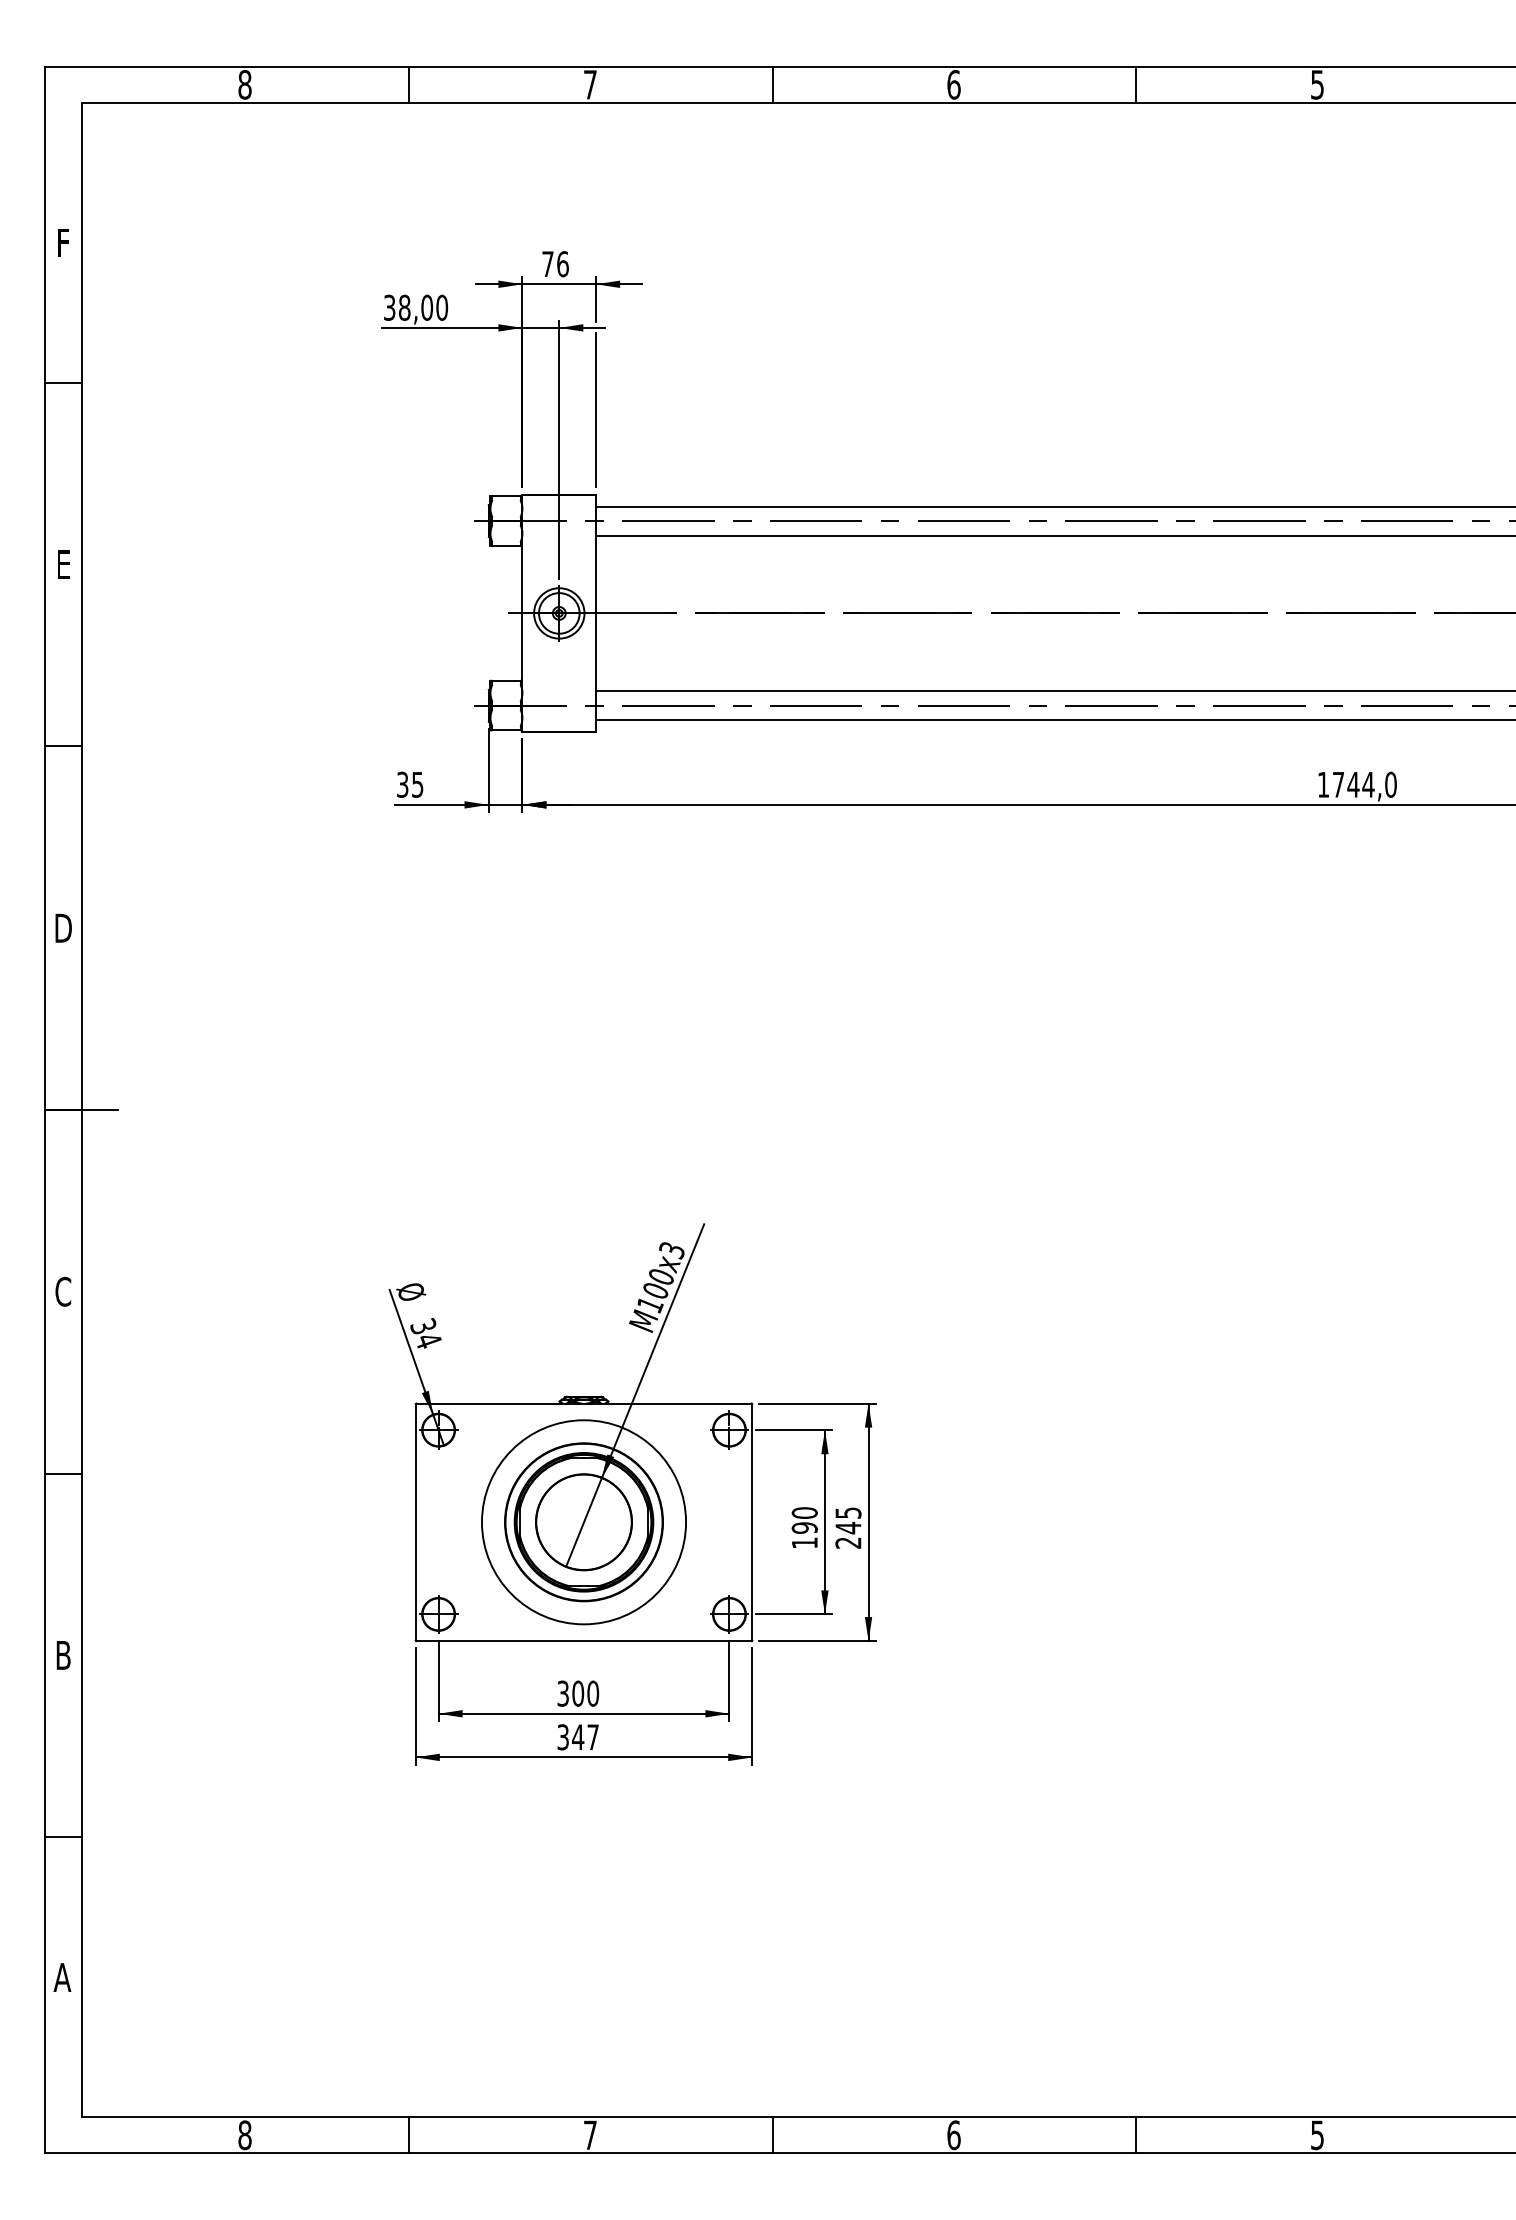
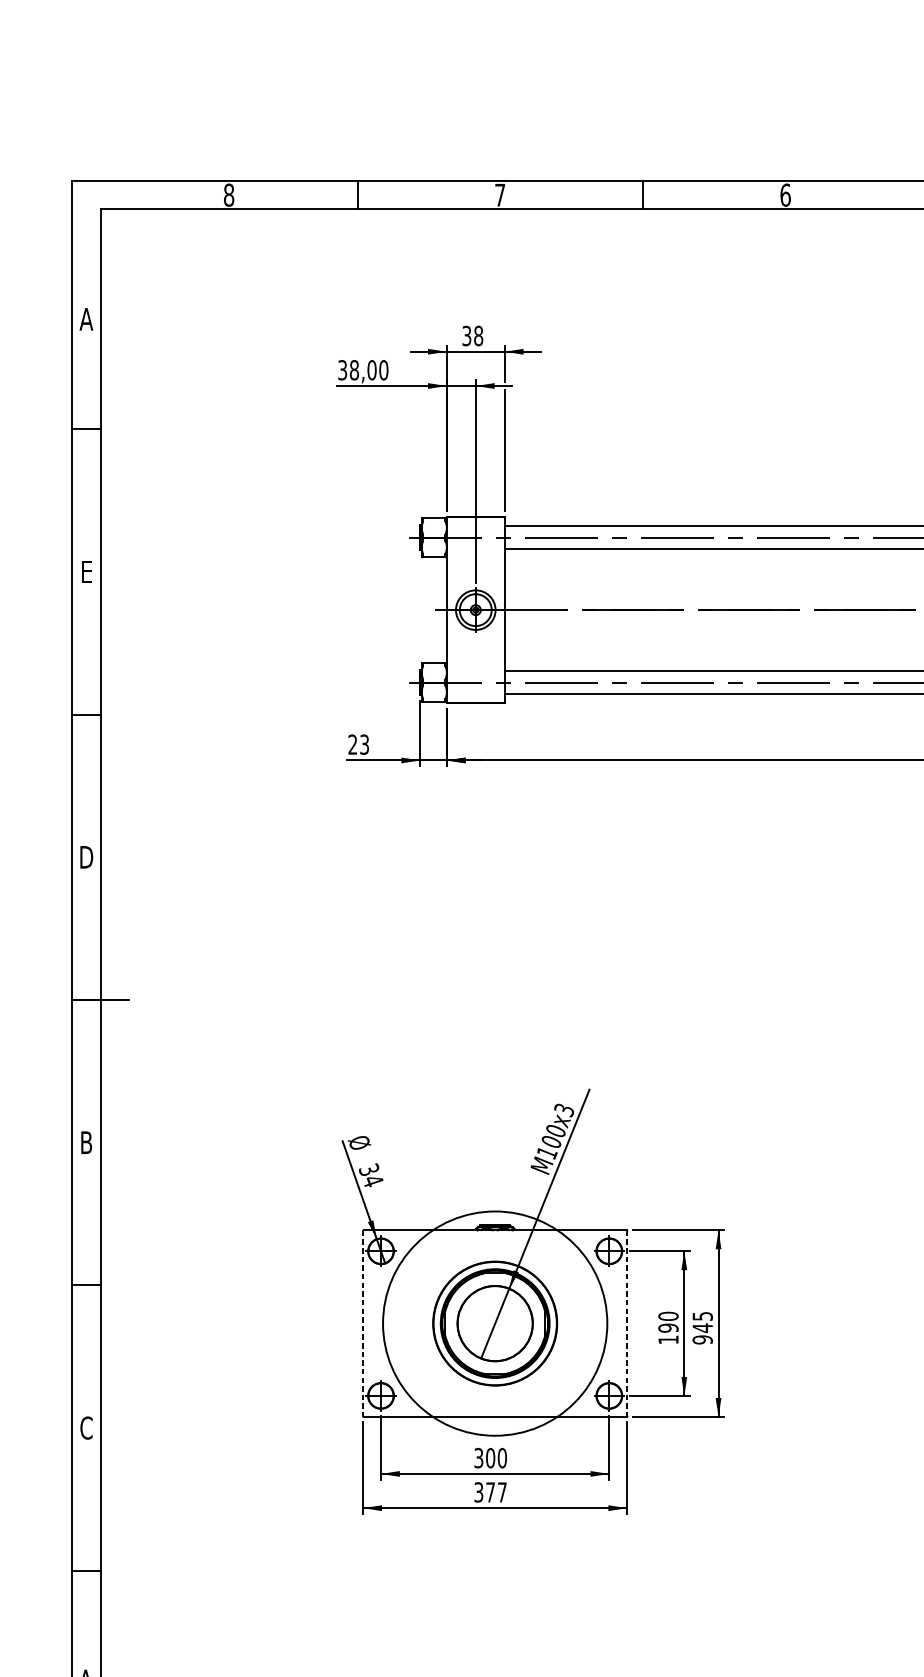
text: (62, 242) -> (85, 318), F -> A
text: (555, 264) -> (472, 336), 76 -> 38
text: (410, 784) -> (358, 744), 35 -> 23
text: (63, 1291) -> (86, 1142), C -> B
line: (415, 1522) -> (362, 1323), solid -> dashed
circle: (583, 1522) -> (494, 1323), size x1.4
line: (752, 1522) -> (627, 1323), solid -> dashed
text: (848, 1542) -> (702, 1339), 245 -> 945
text: (63, 1655) -> (86, 1428), B -> C
text: (578, 1736) -> (490, 1491), 347 -> 377

